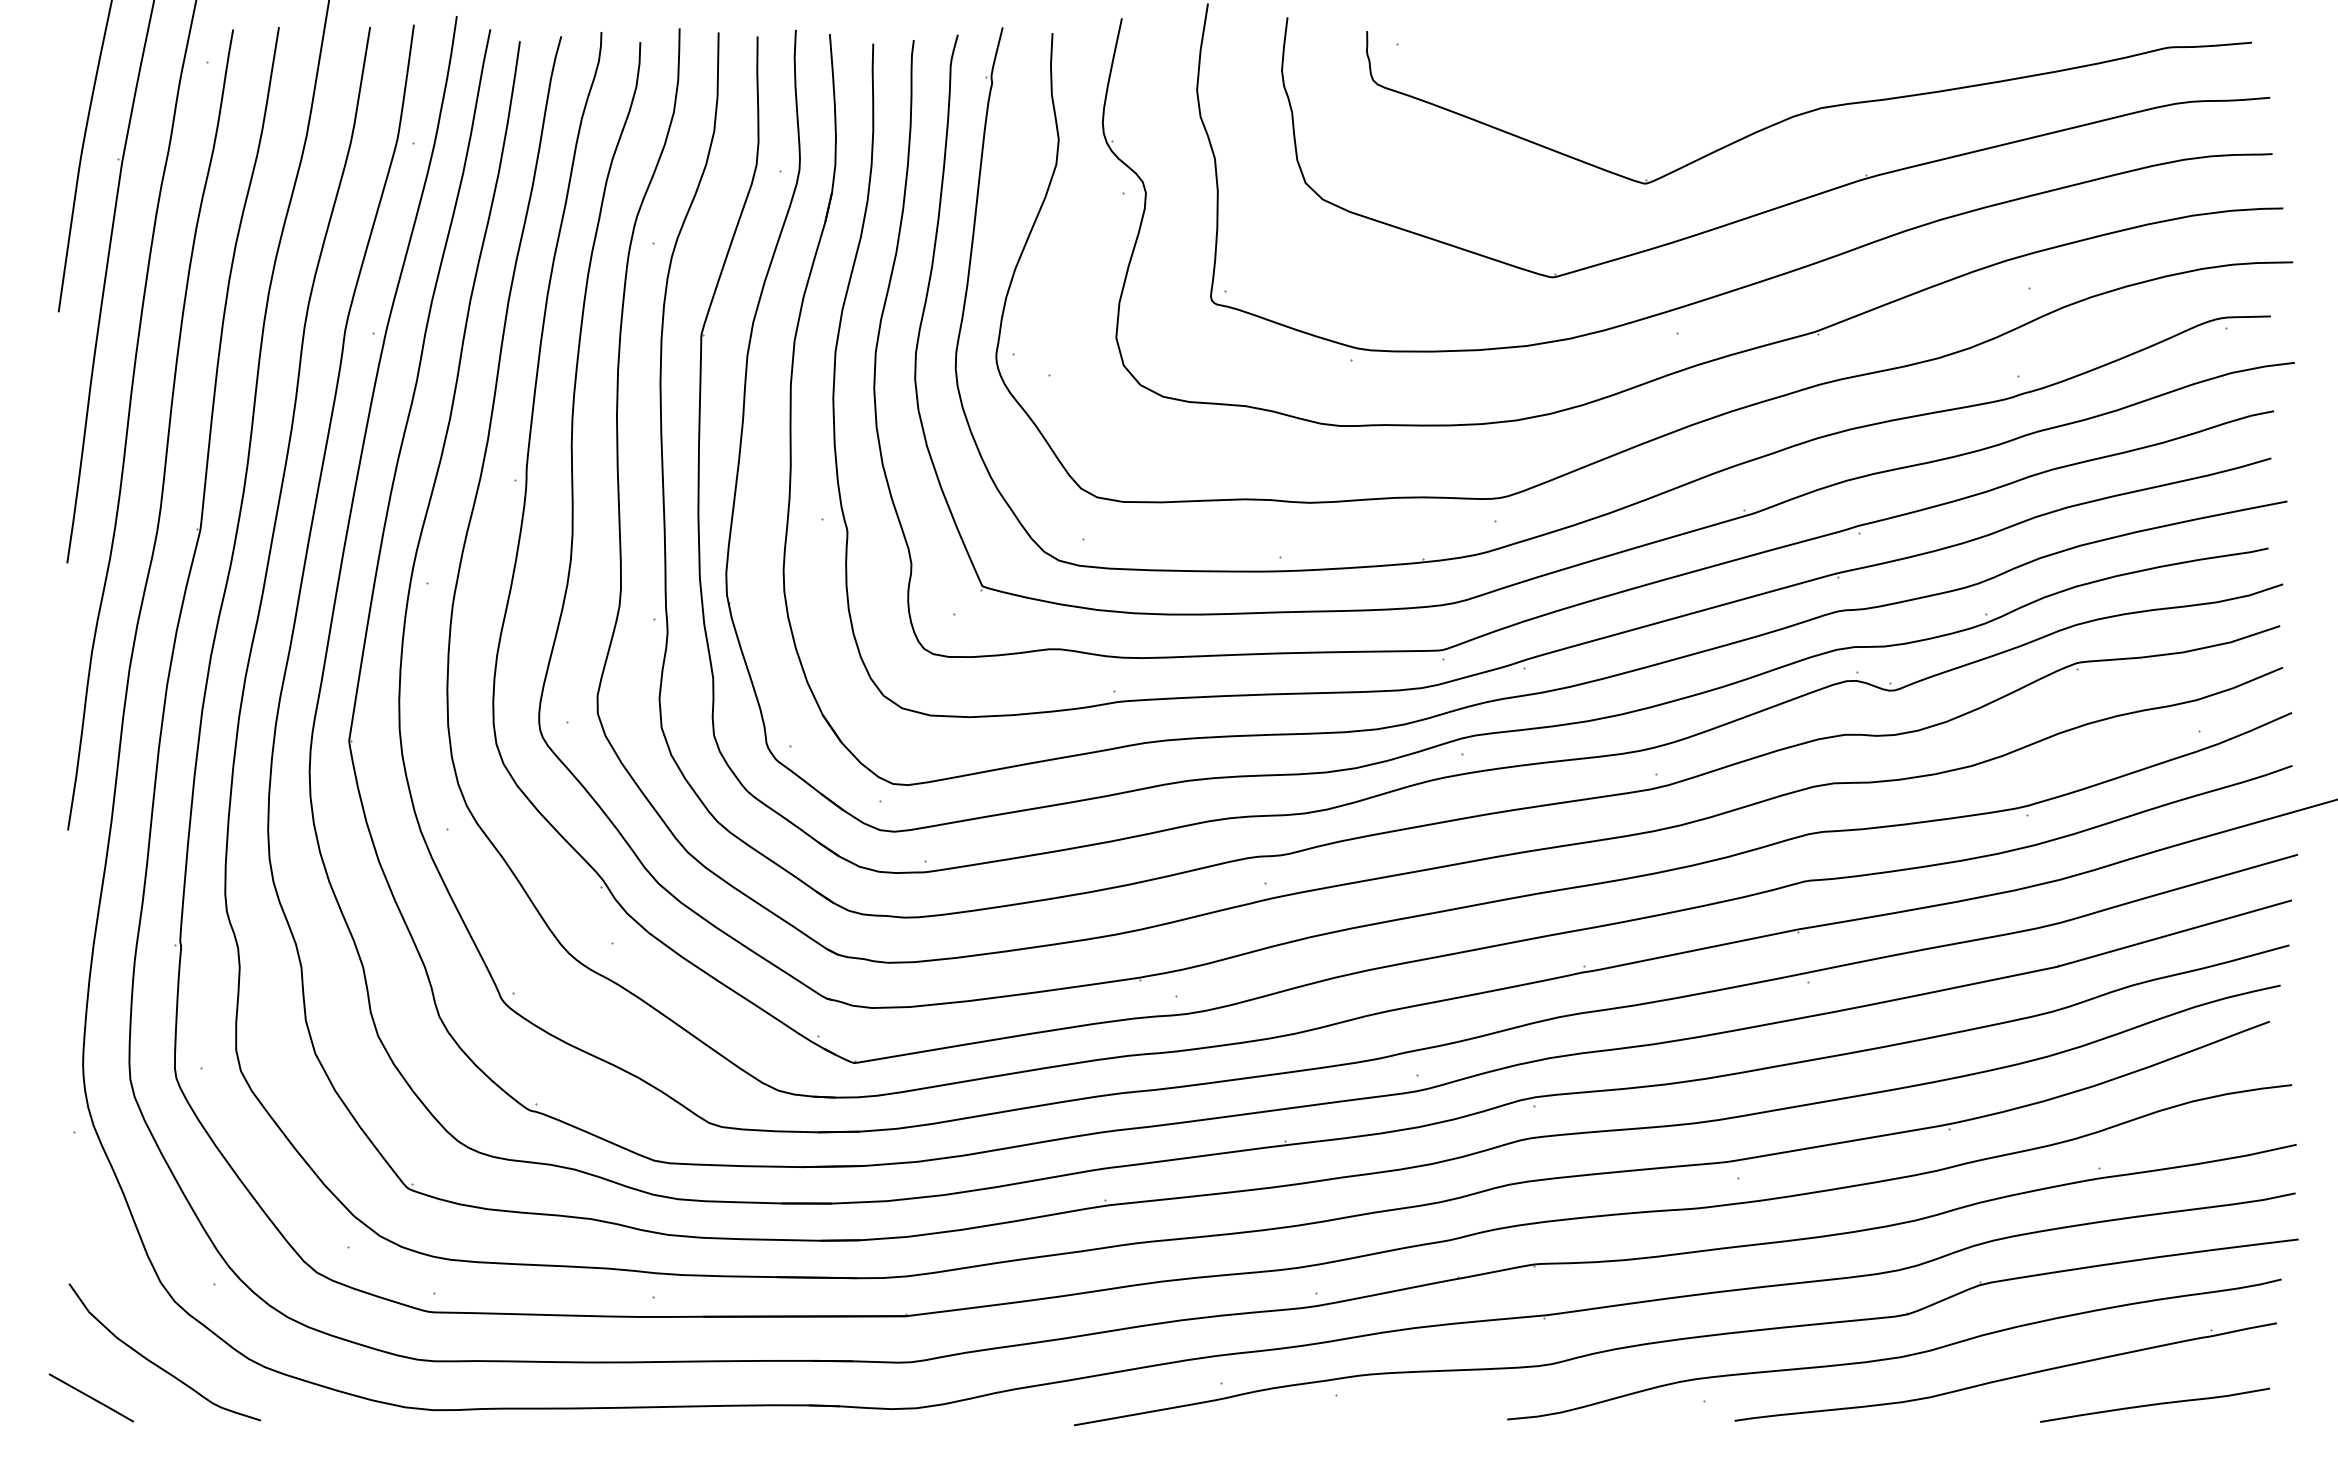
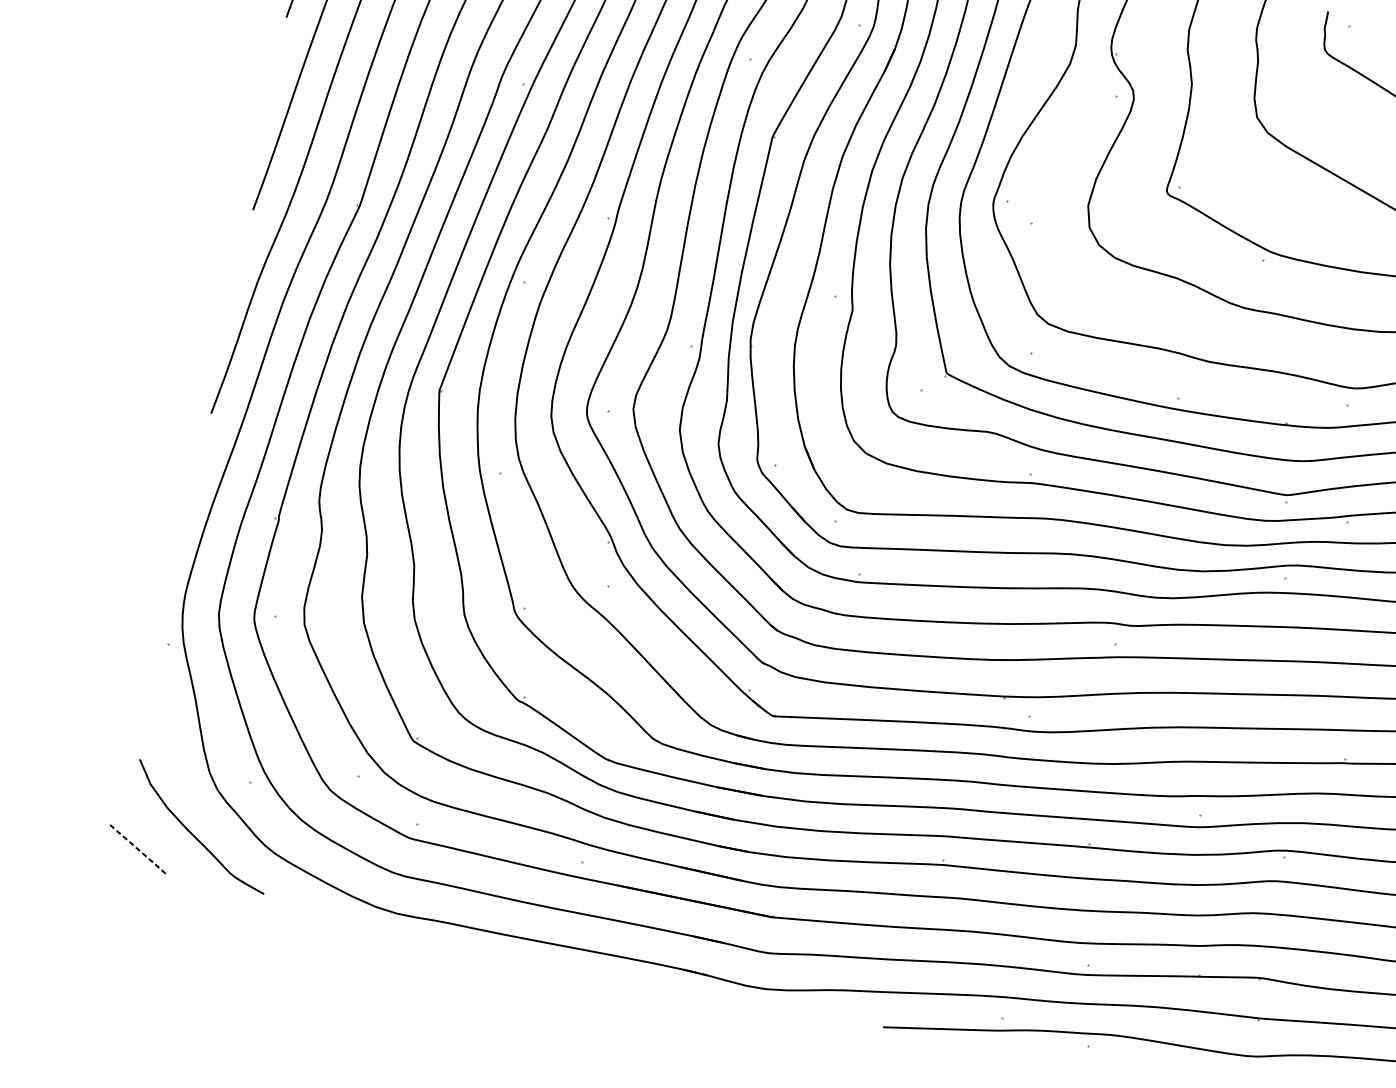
line: (92, 1398) -> (139, 850), solid -> dashed

